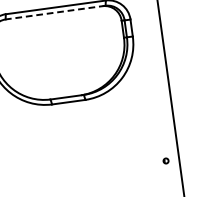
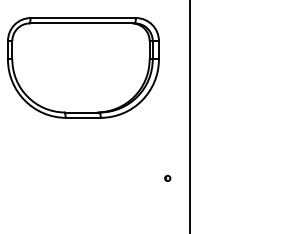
line: (55, 12) -> (82, 23), dashed -> solid
part: (165, 160) -> (167, 177), moved

